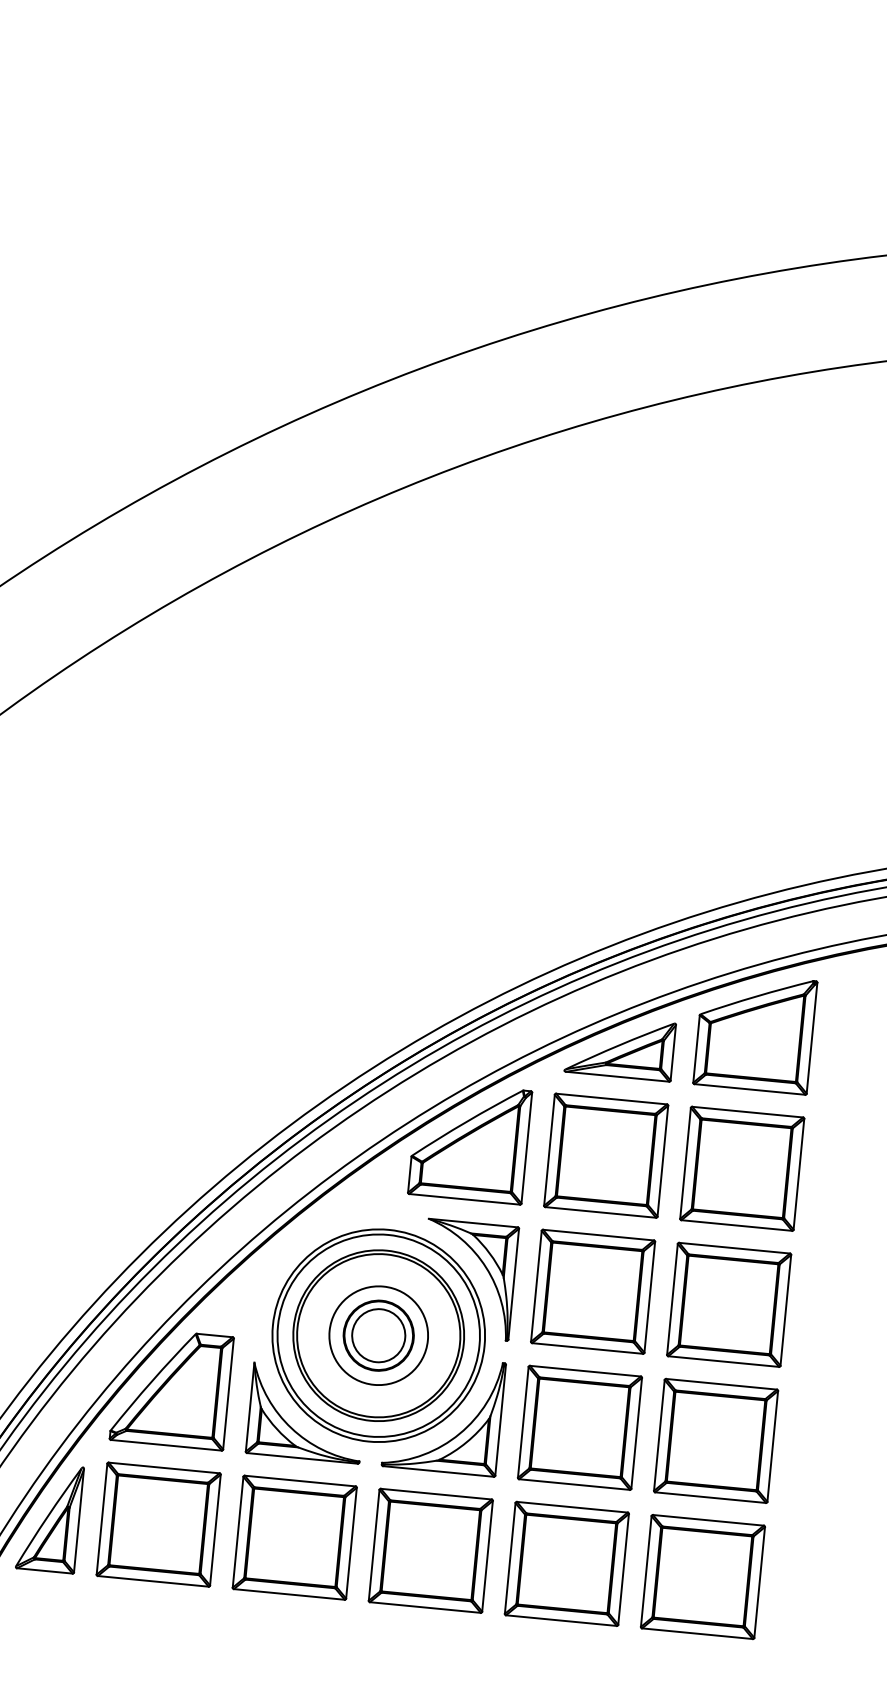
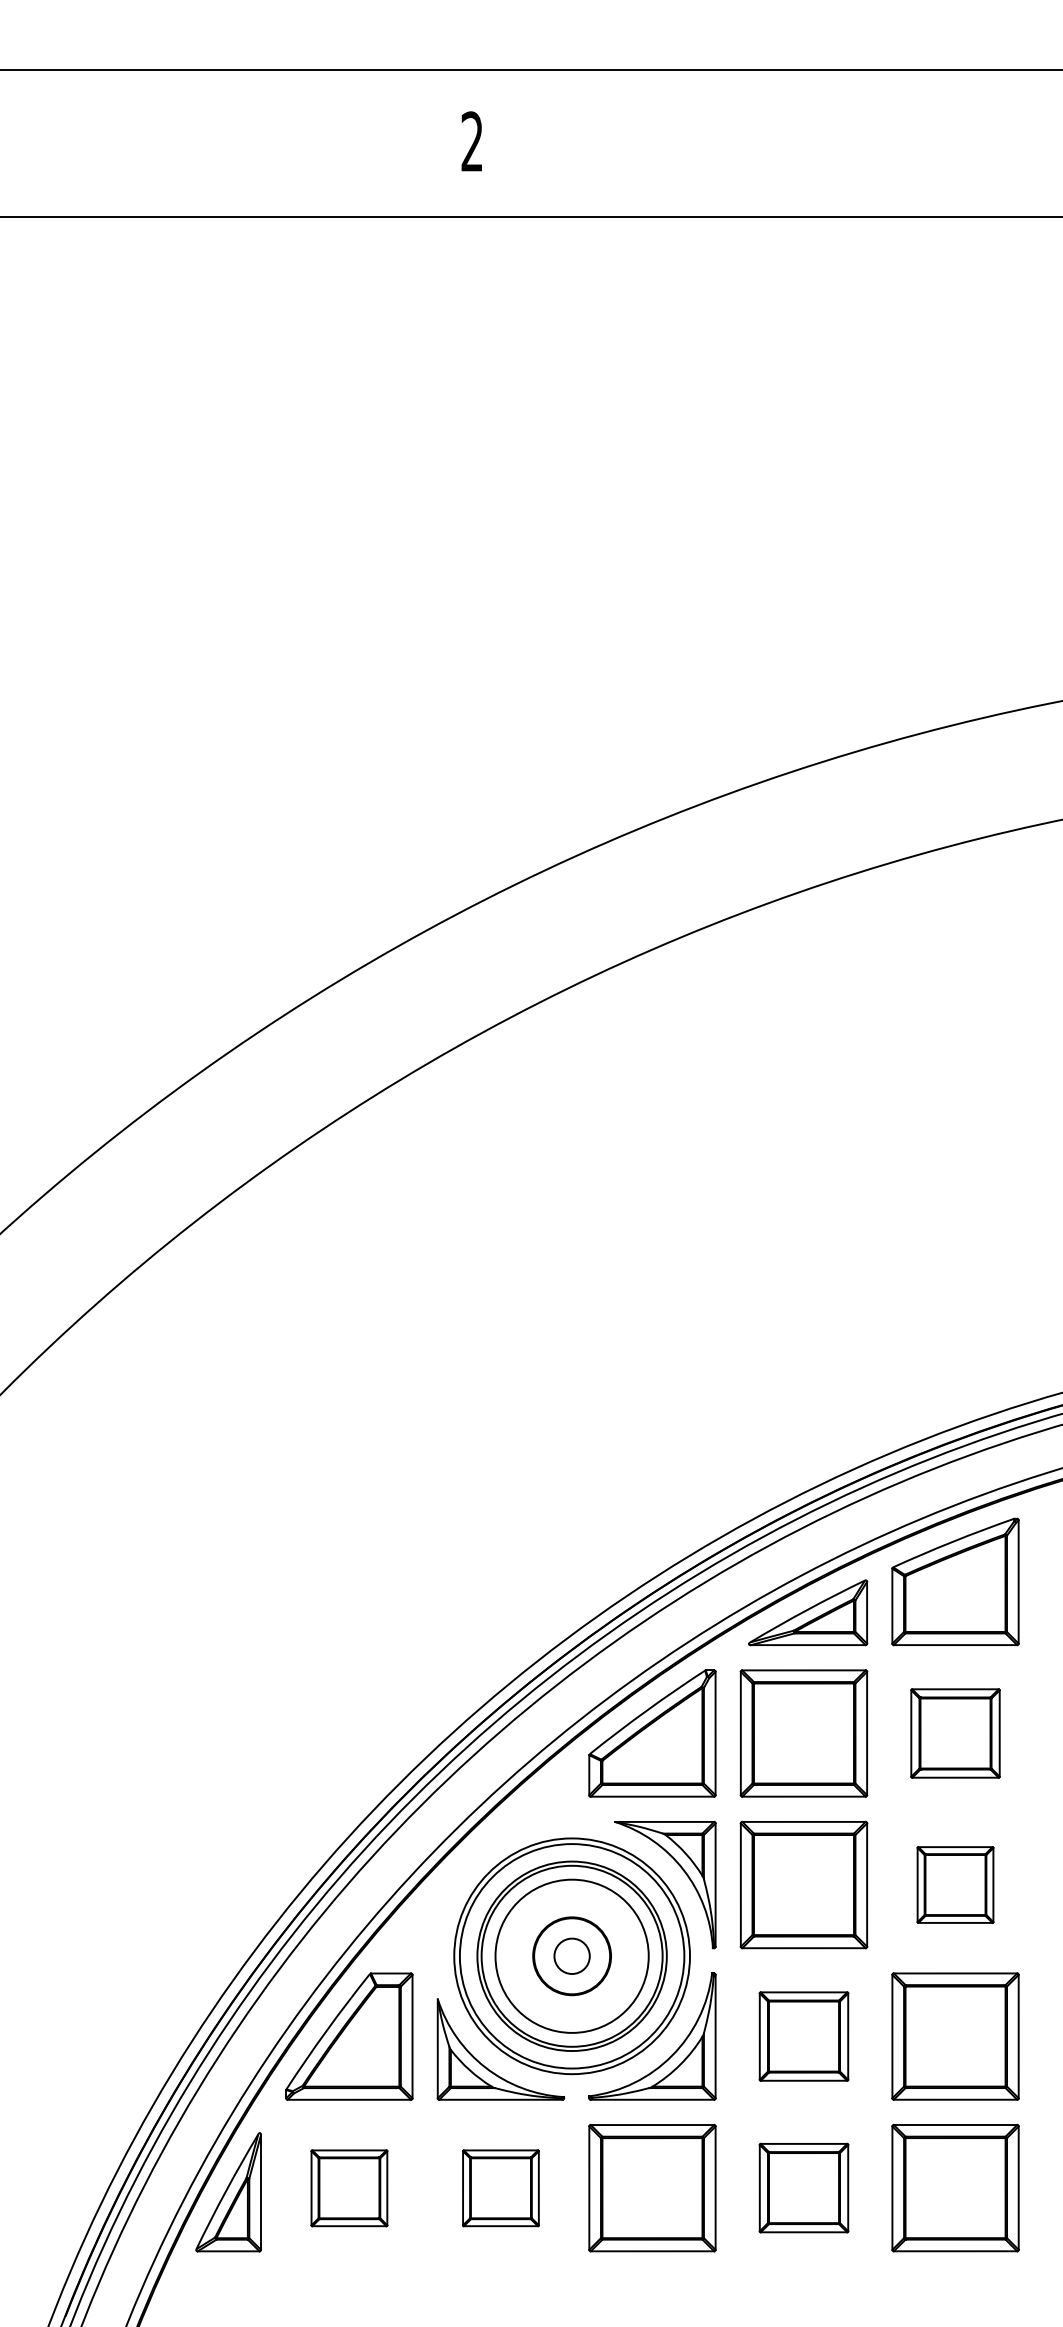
part: (742, 1168) -> (955, 1733), size x0.7
part: (729, 1304) -> (955, 1884), size x0.6
circle: (378, 1334) -> (571, 1955), size x0.6
circle: (378, 1335) -> (571, 1956), size x1.4
part: (579, 1427) -> (803, 2036), size x0.7
part: (158, 1524) -> (349, 2188), size x0.6
part: (294, 1538) -> (500, 2188), size x0.6
part: (566, 1563) -> (803, 2187), size x0.7

